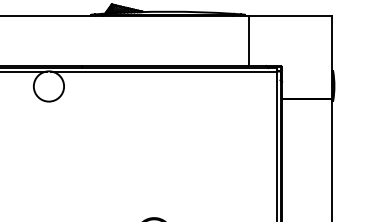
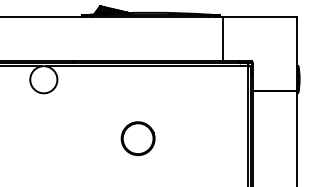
part: (153, 152) -> (137, 138), added

